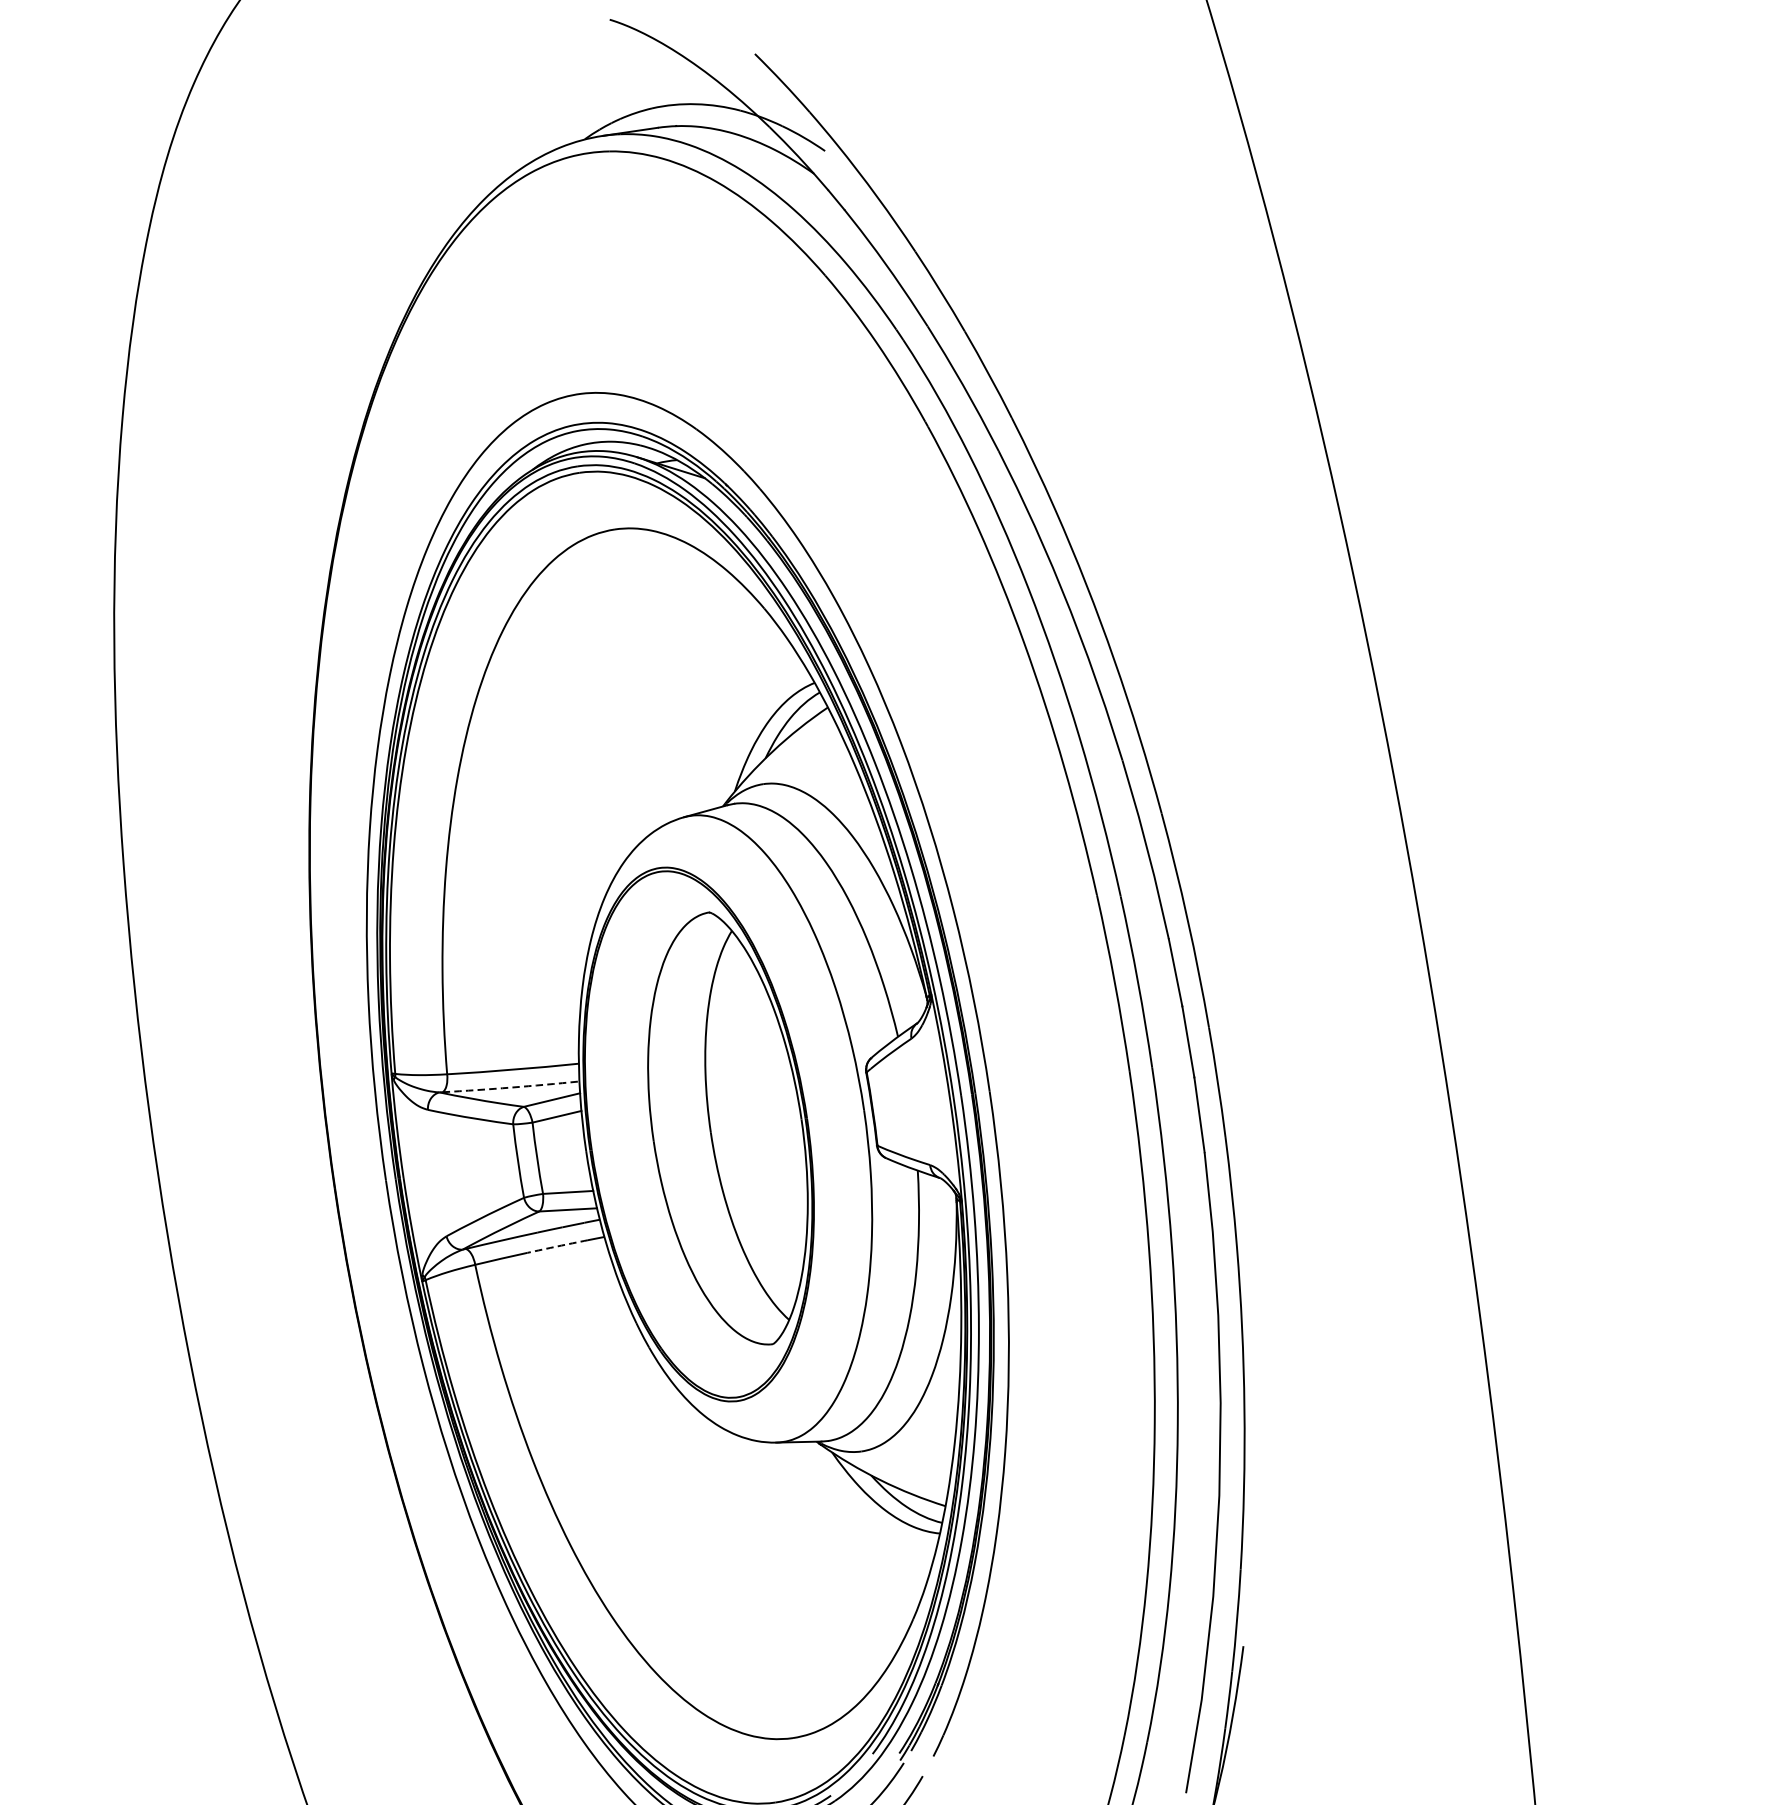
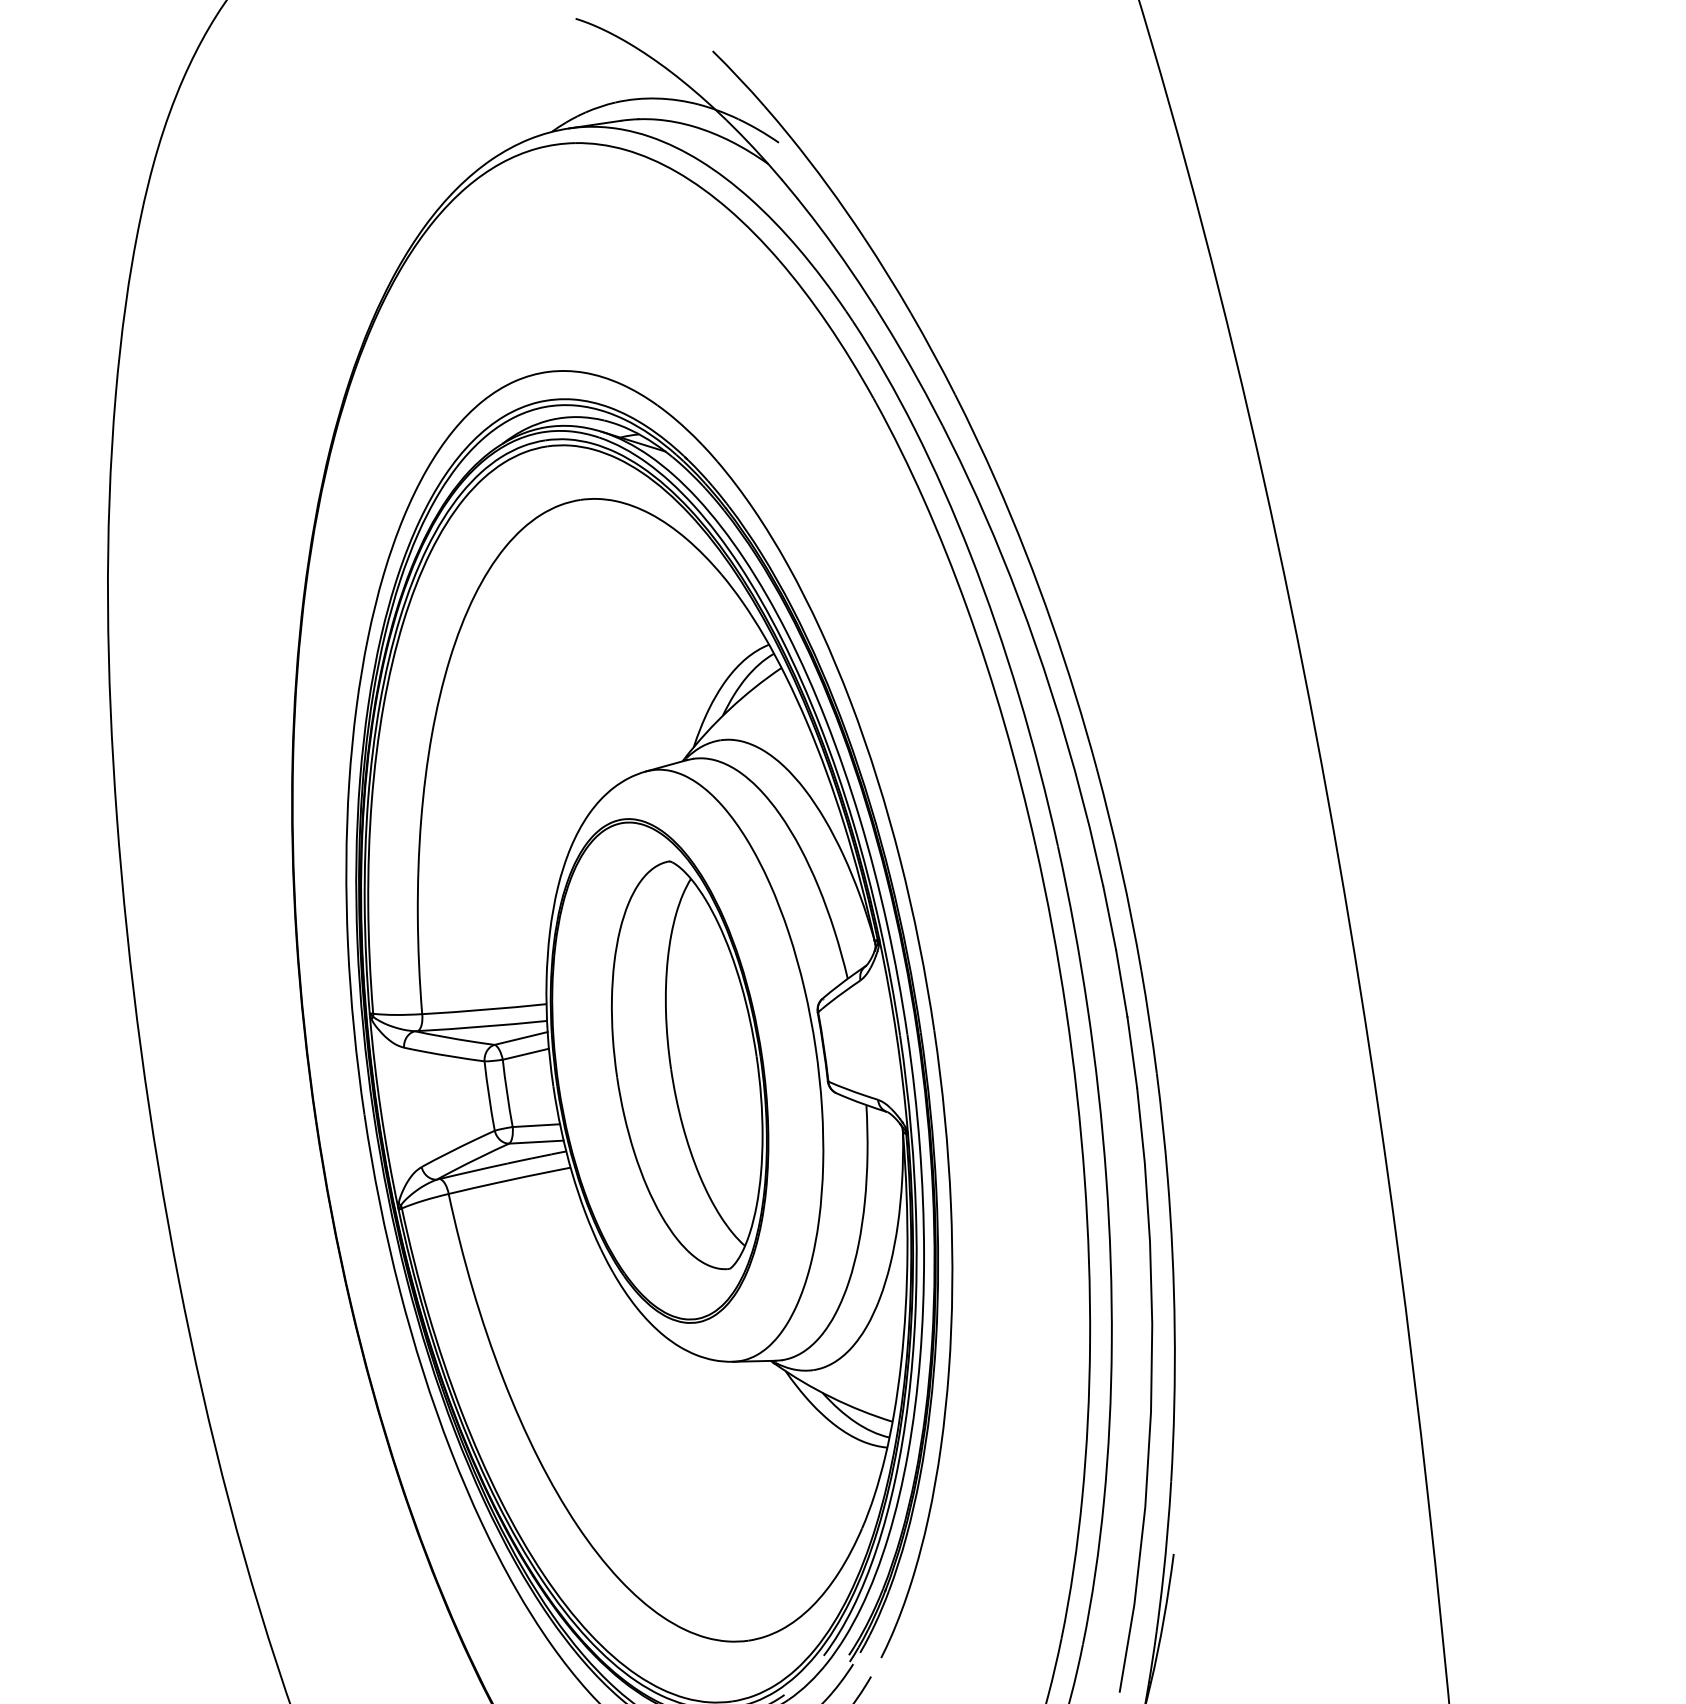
arc: (511, 1087) -> (482, 1026), dashed -> solid
arc: (557, 1246) -> (526, 1176), dashed -> solid

